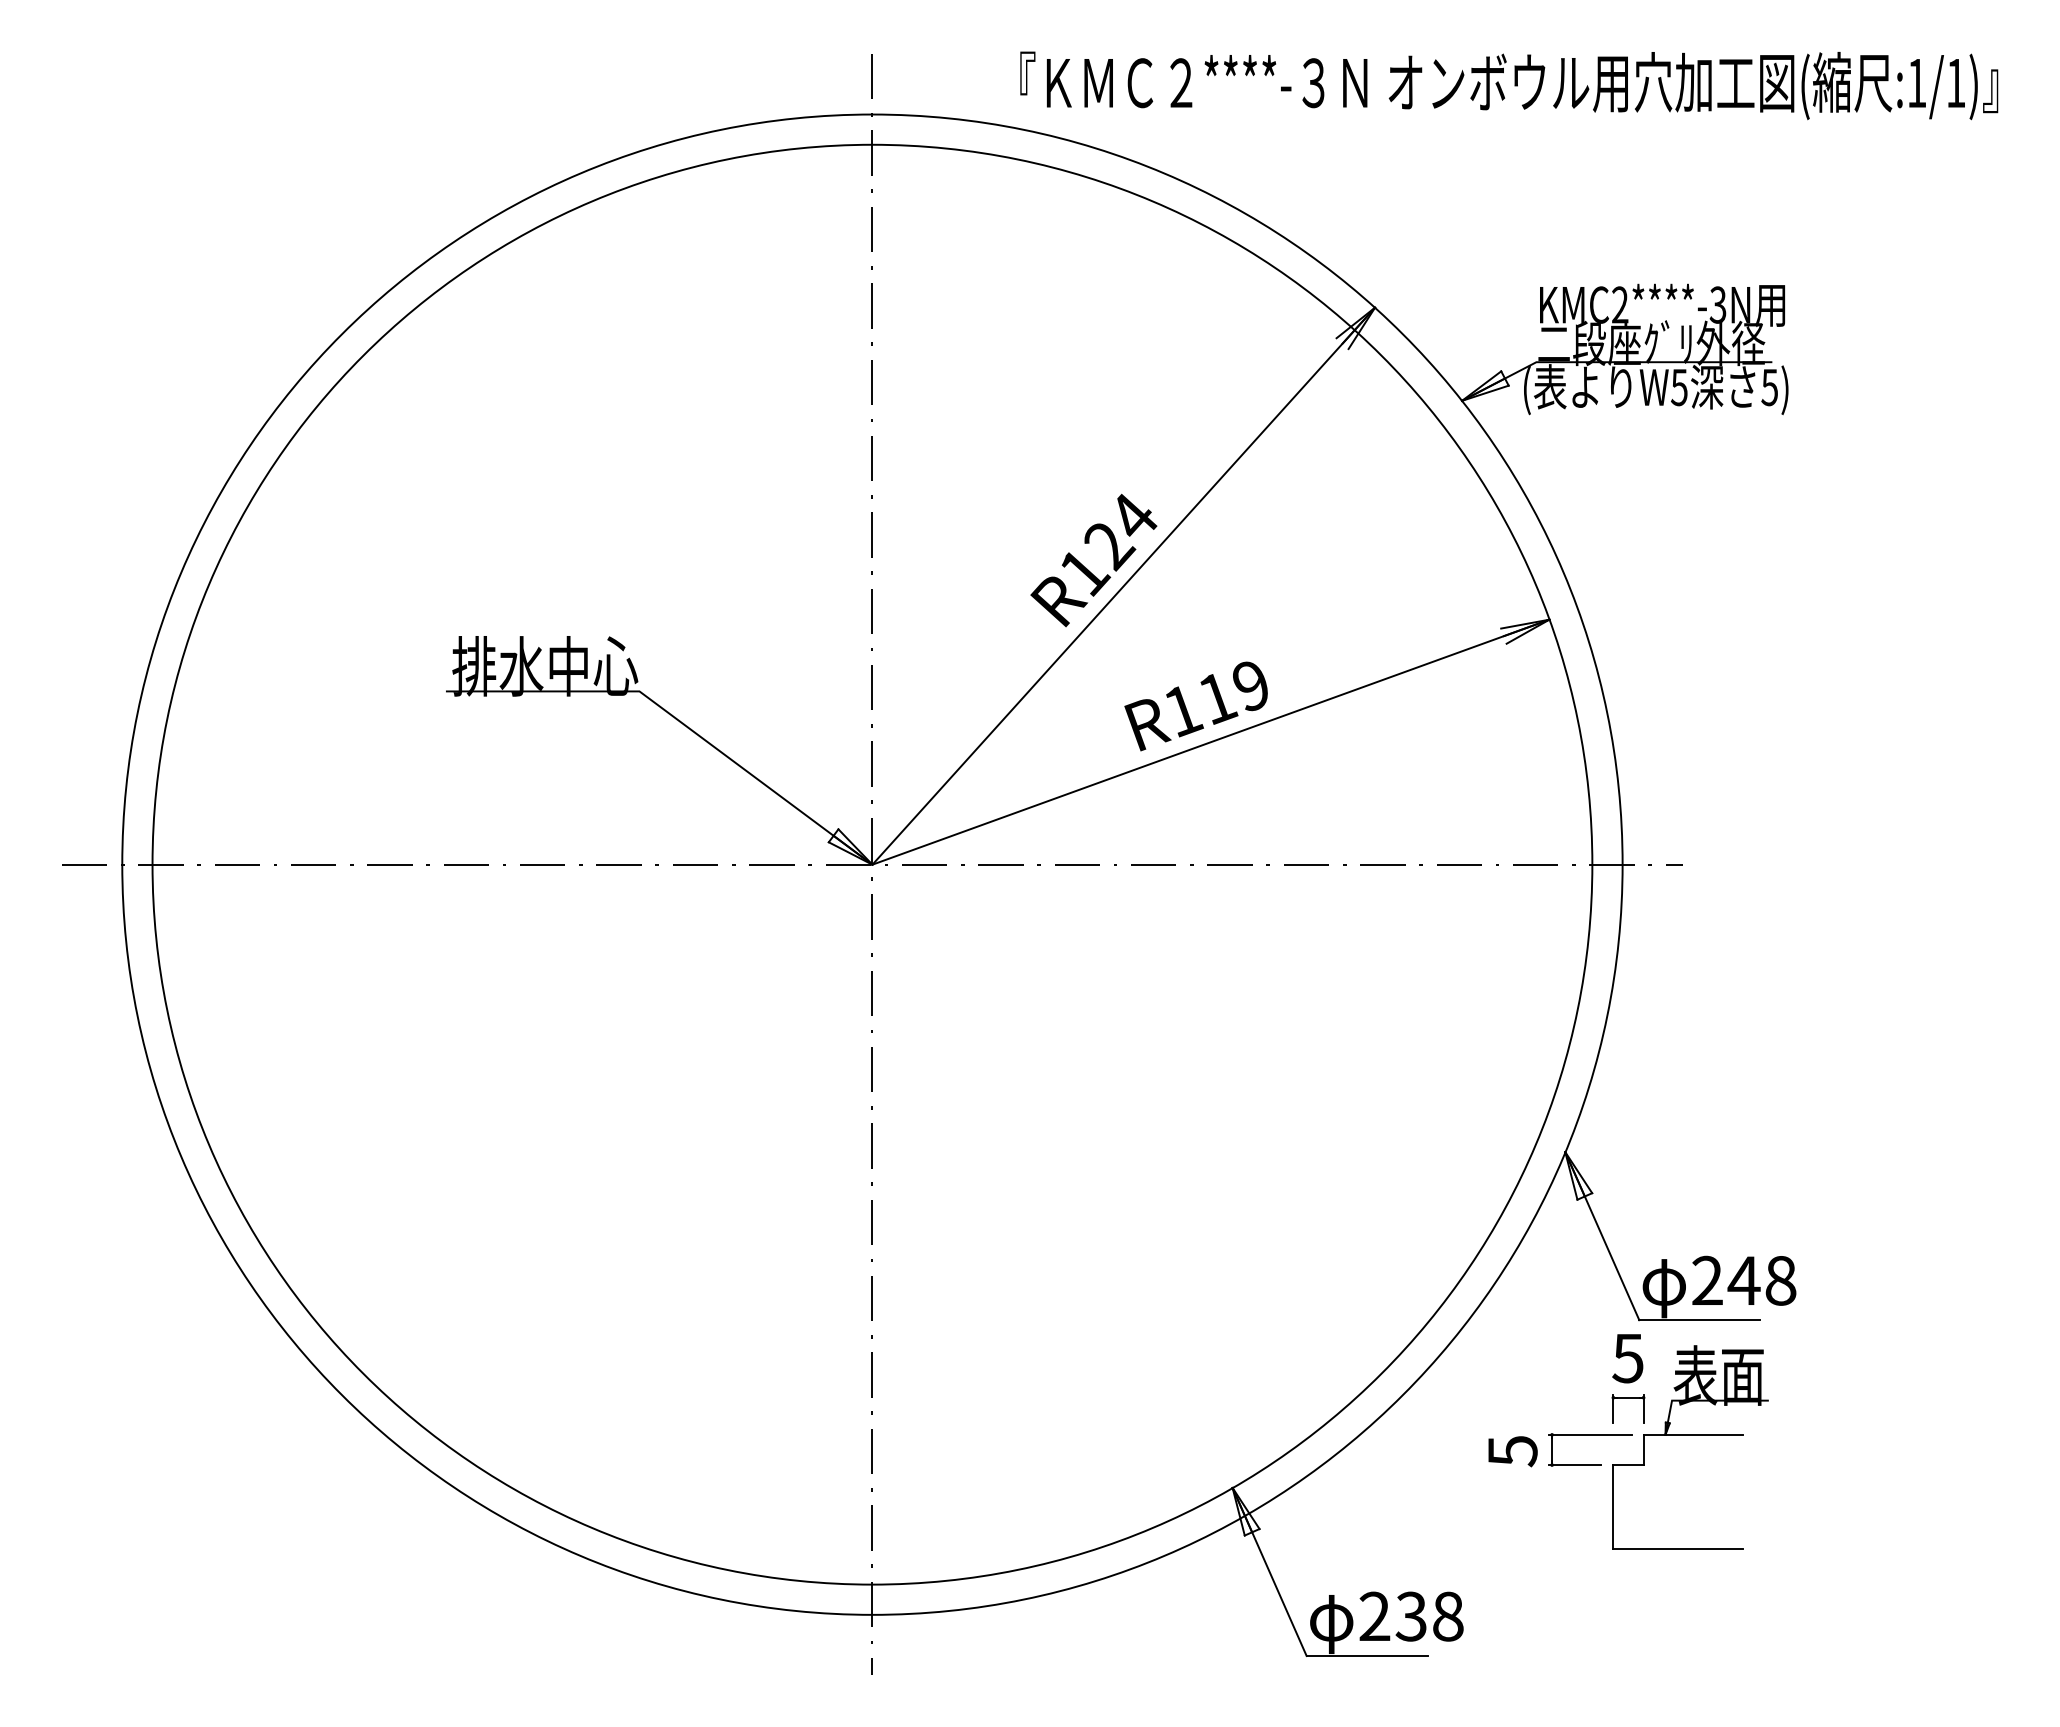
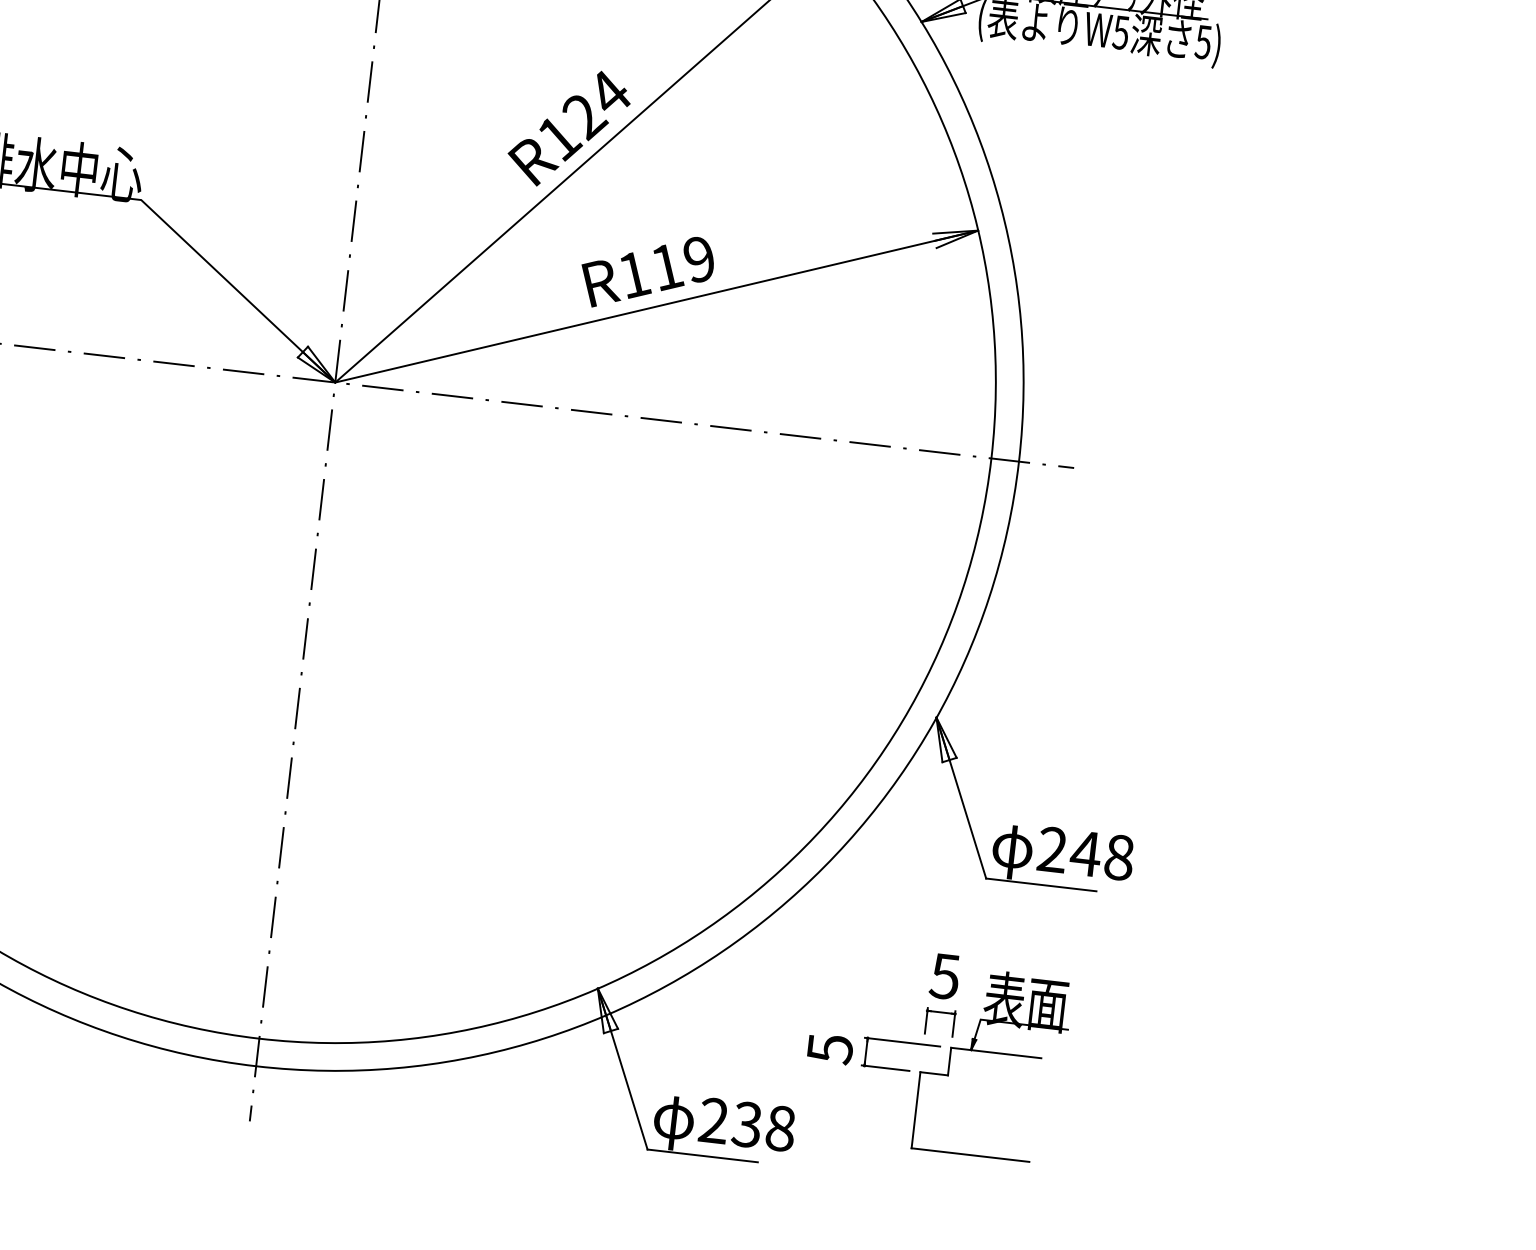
part: (1628, 1441) -> (936, 1052), moved

